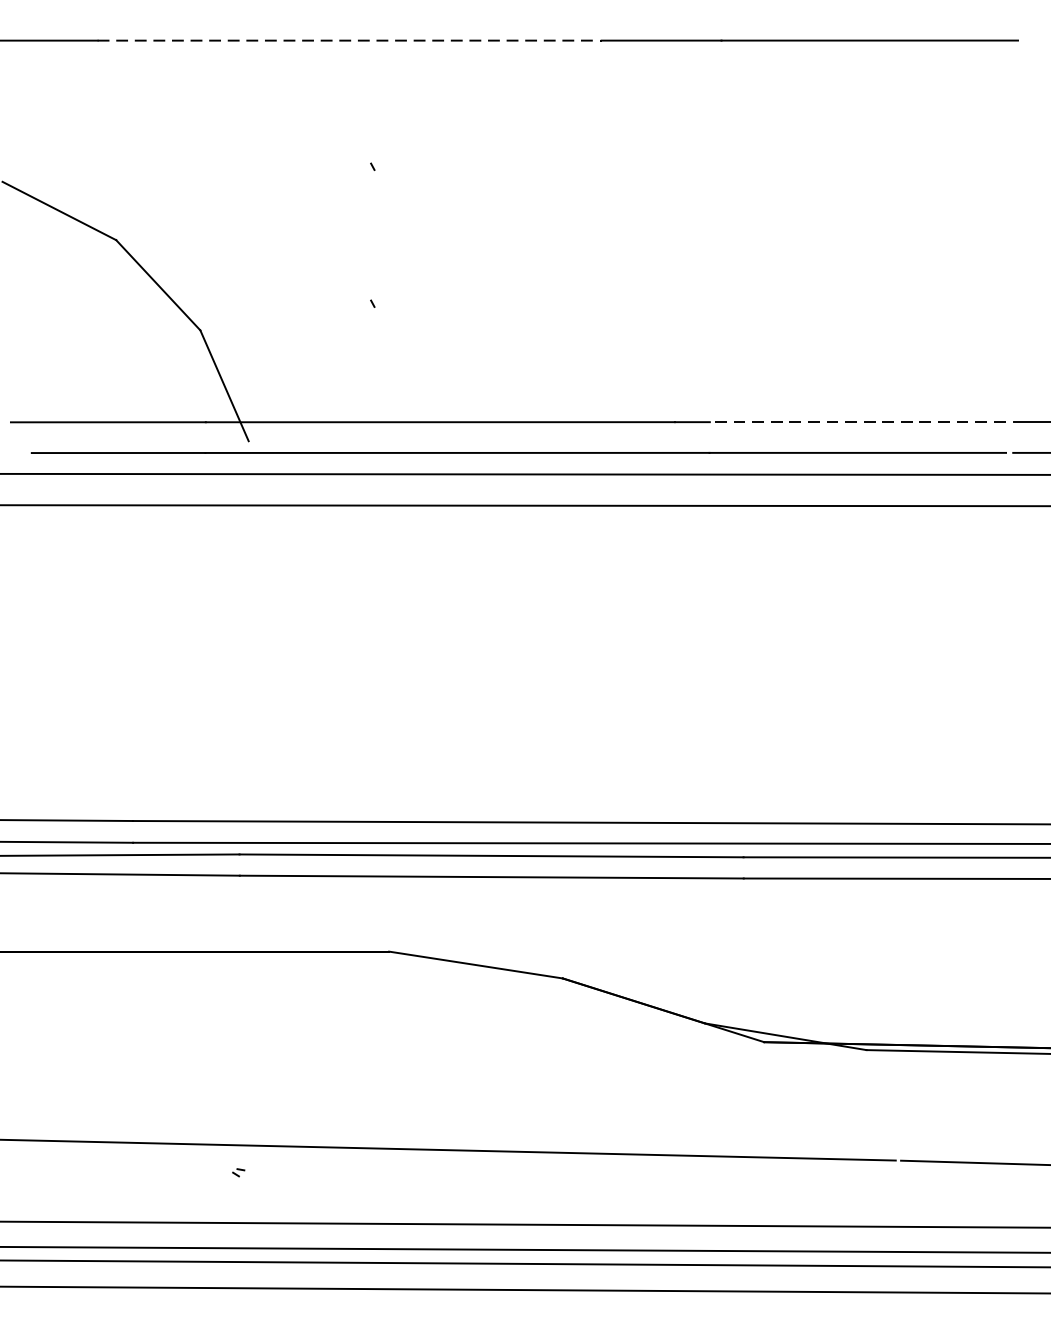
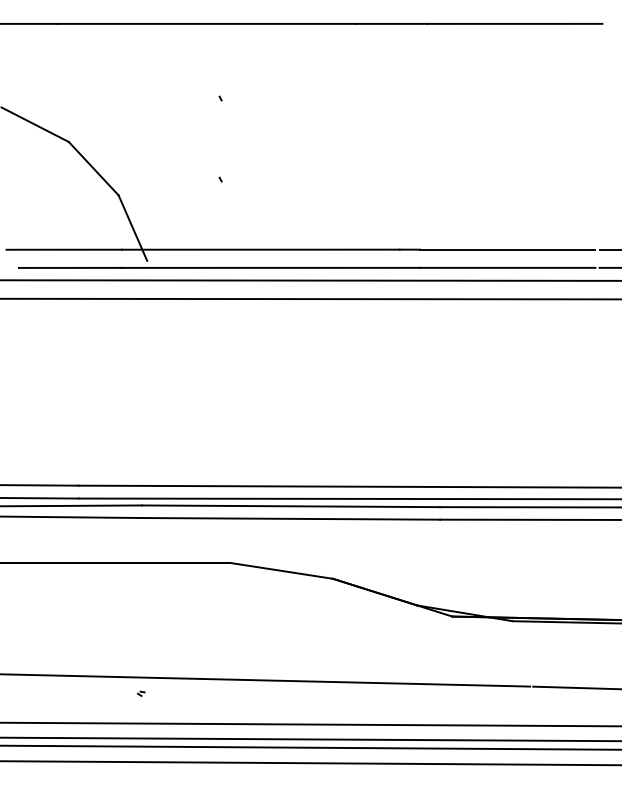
line: (350, 39) -> (207, 23), dashed -> solid
line: (857, 421) -> (507, 249), dashed -> solid

